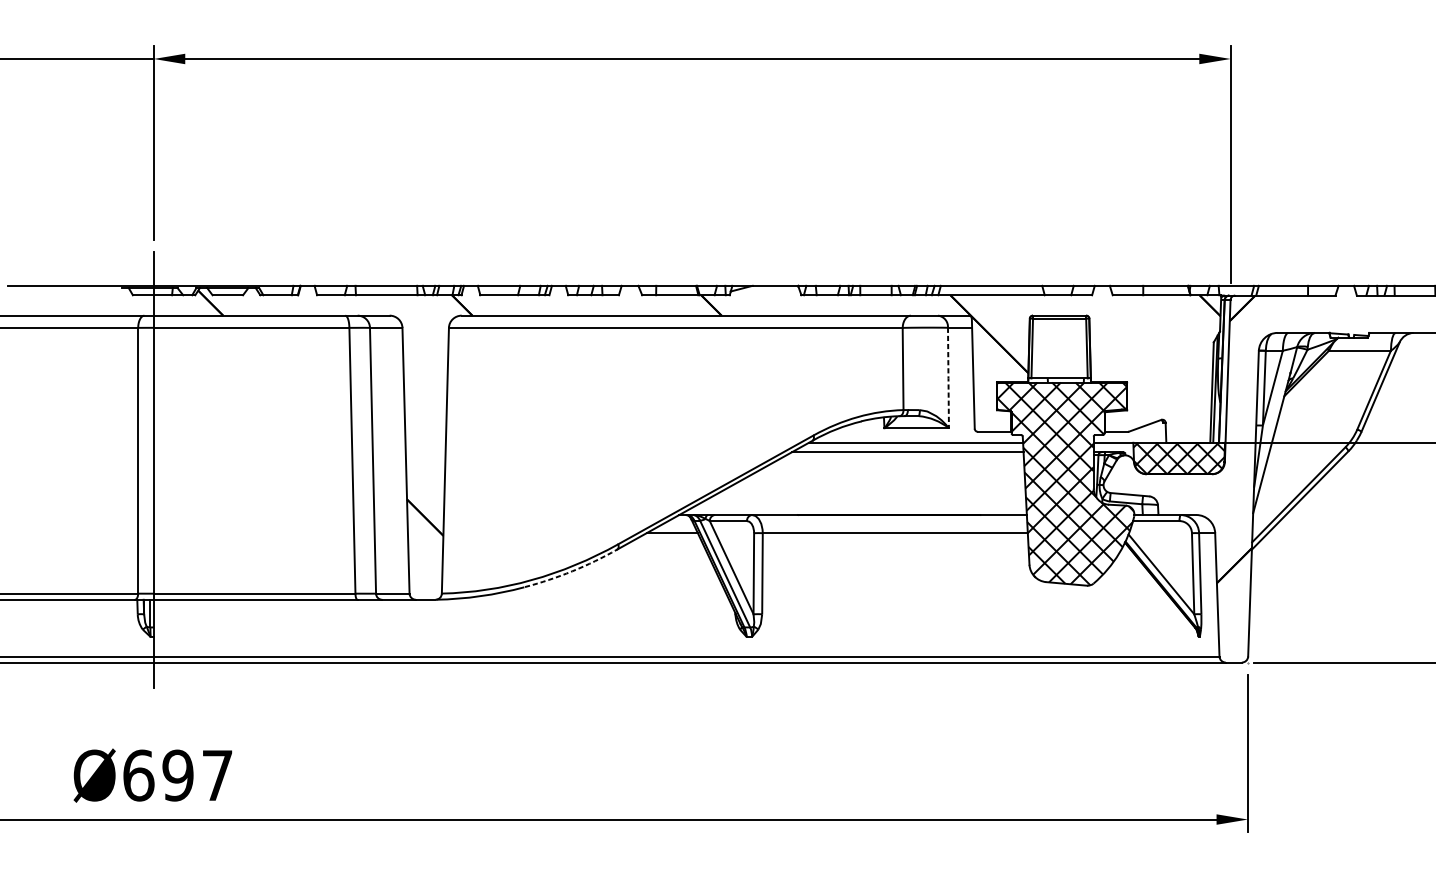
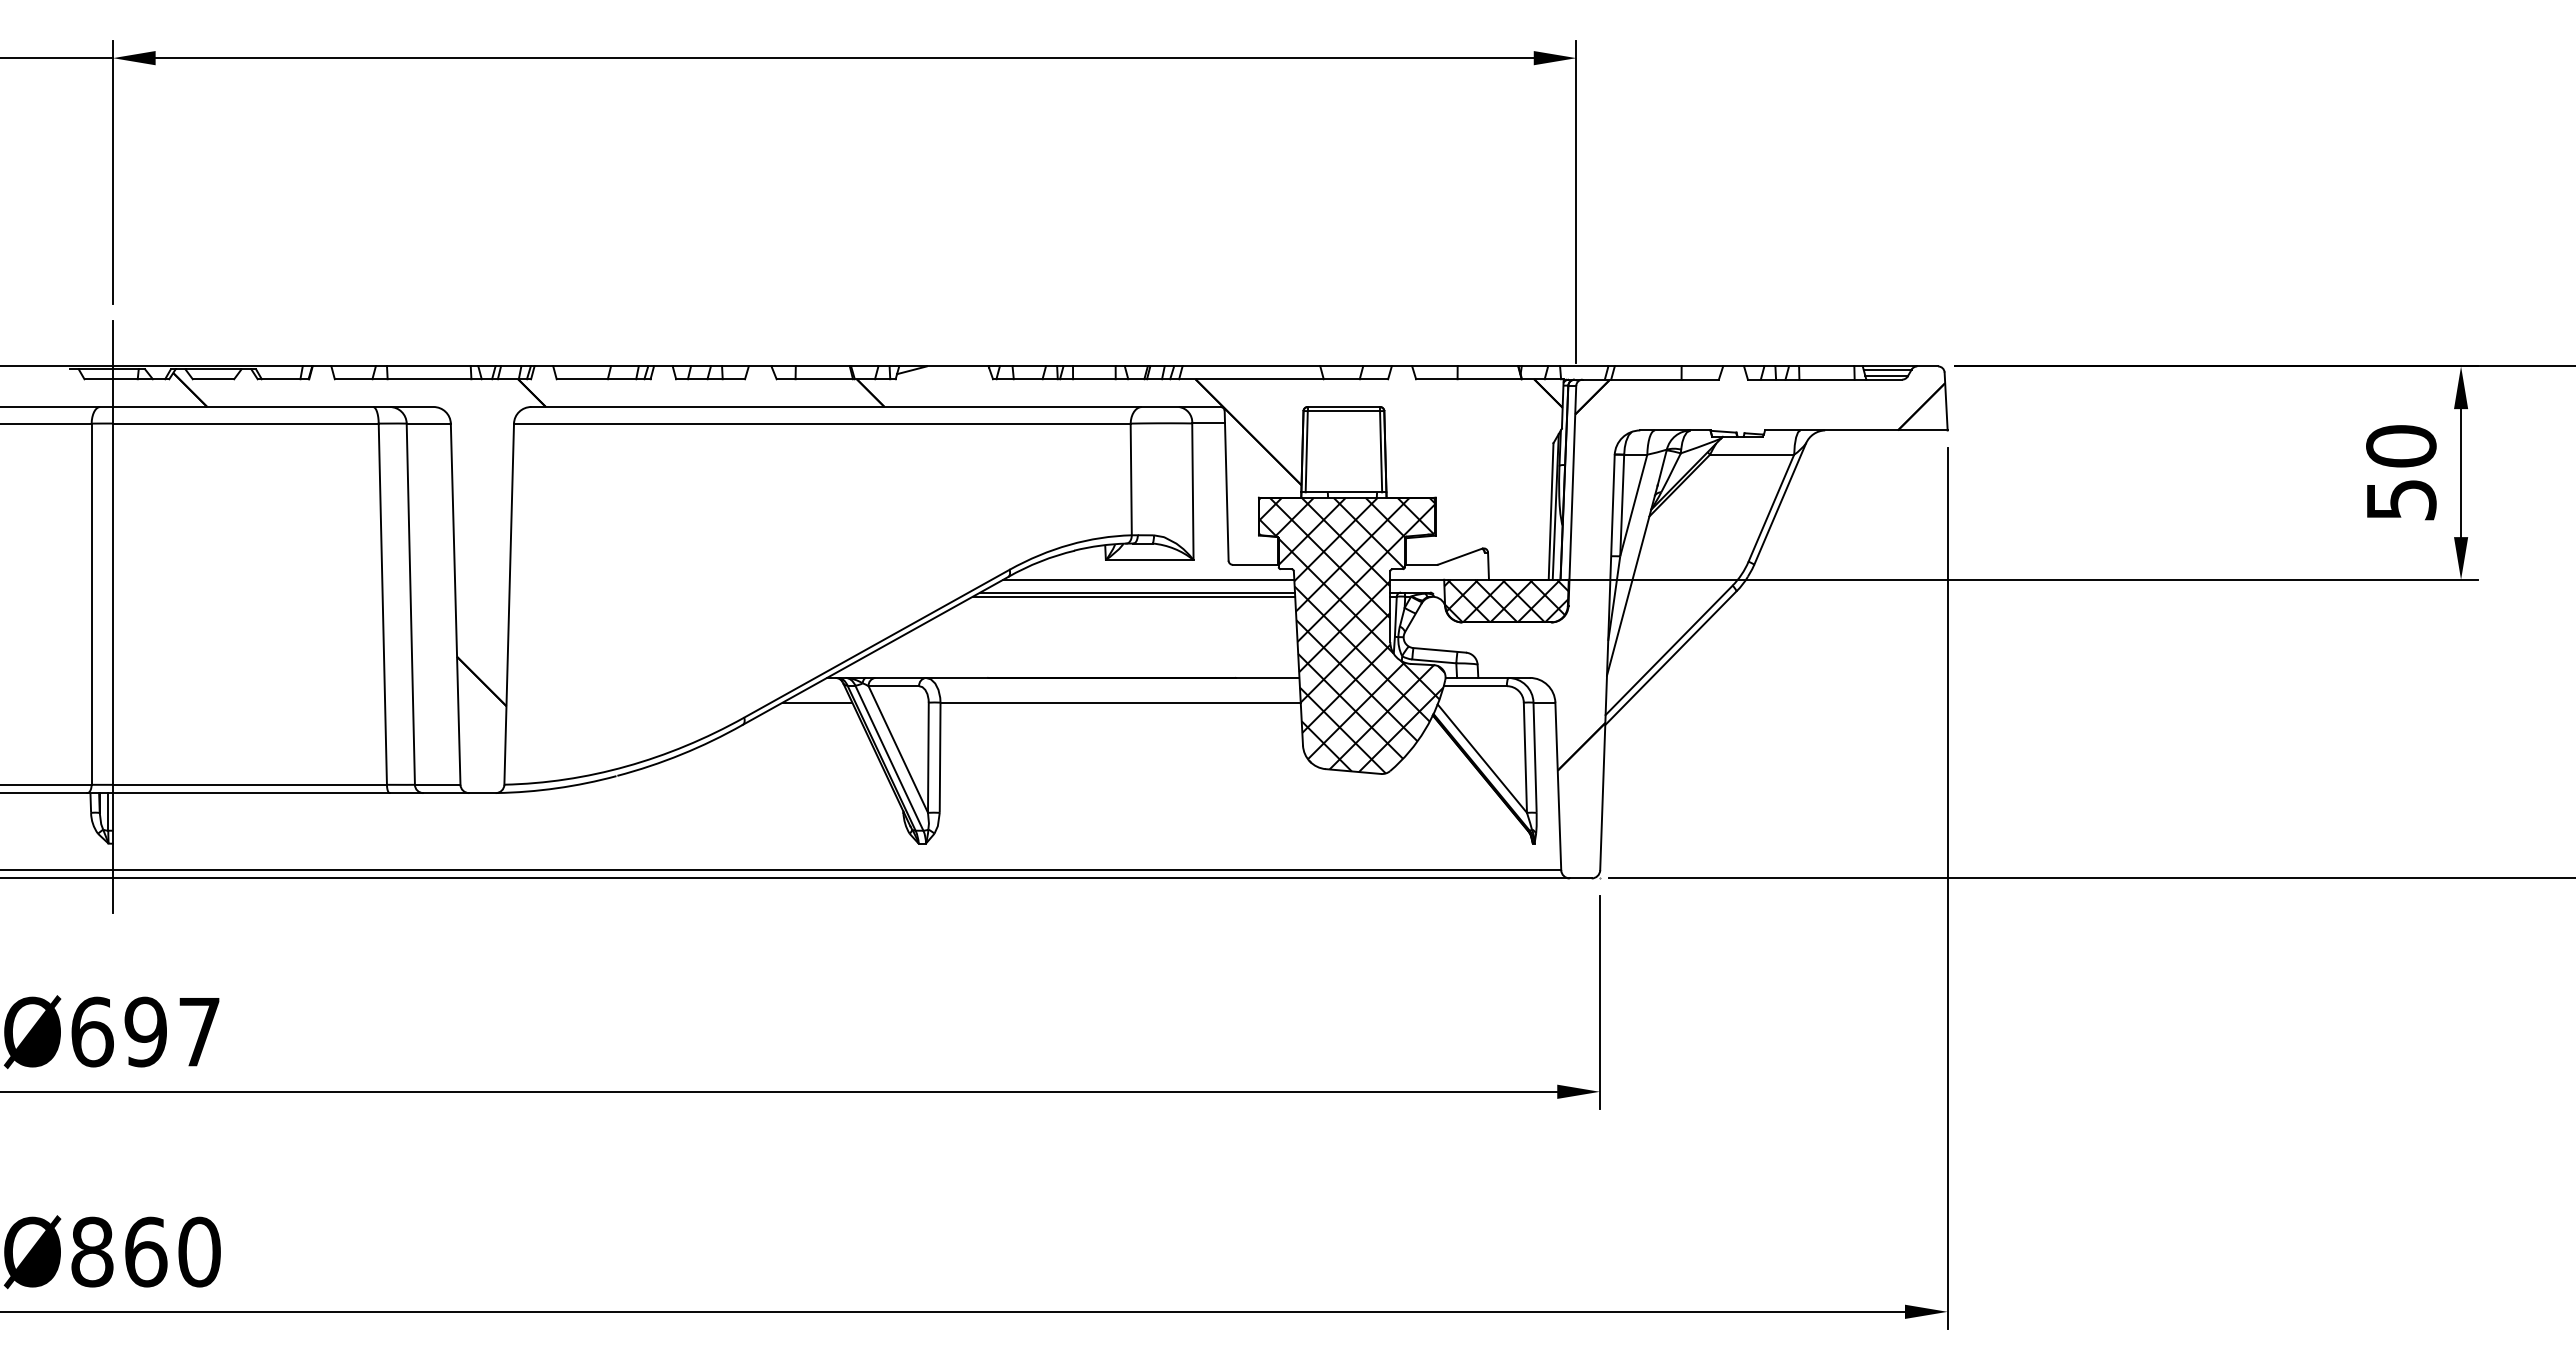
line: (948, 378) -> (1192, 492), dashed -> solid
line: (905, 455) -> (1134, 596), added
arc: (572, 571) -> (681, 754), dashed -> solid

